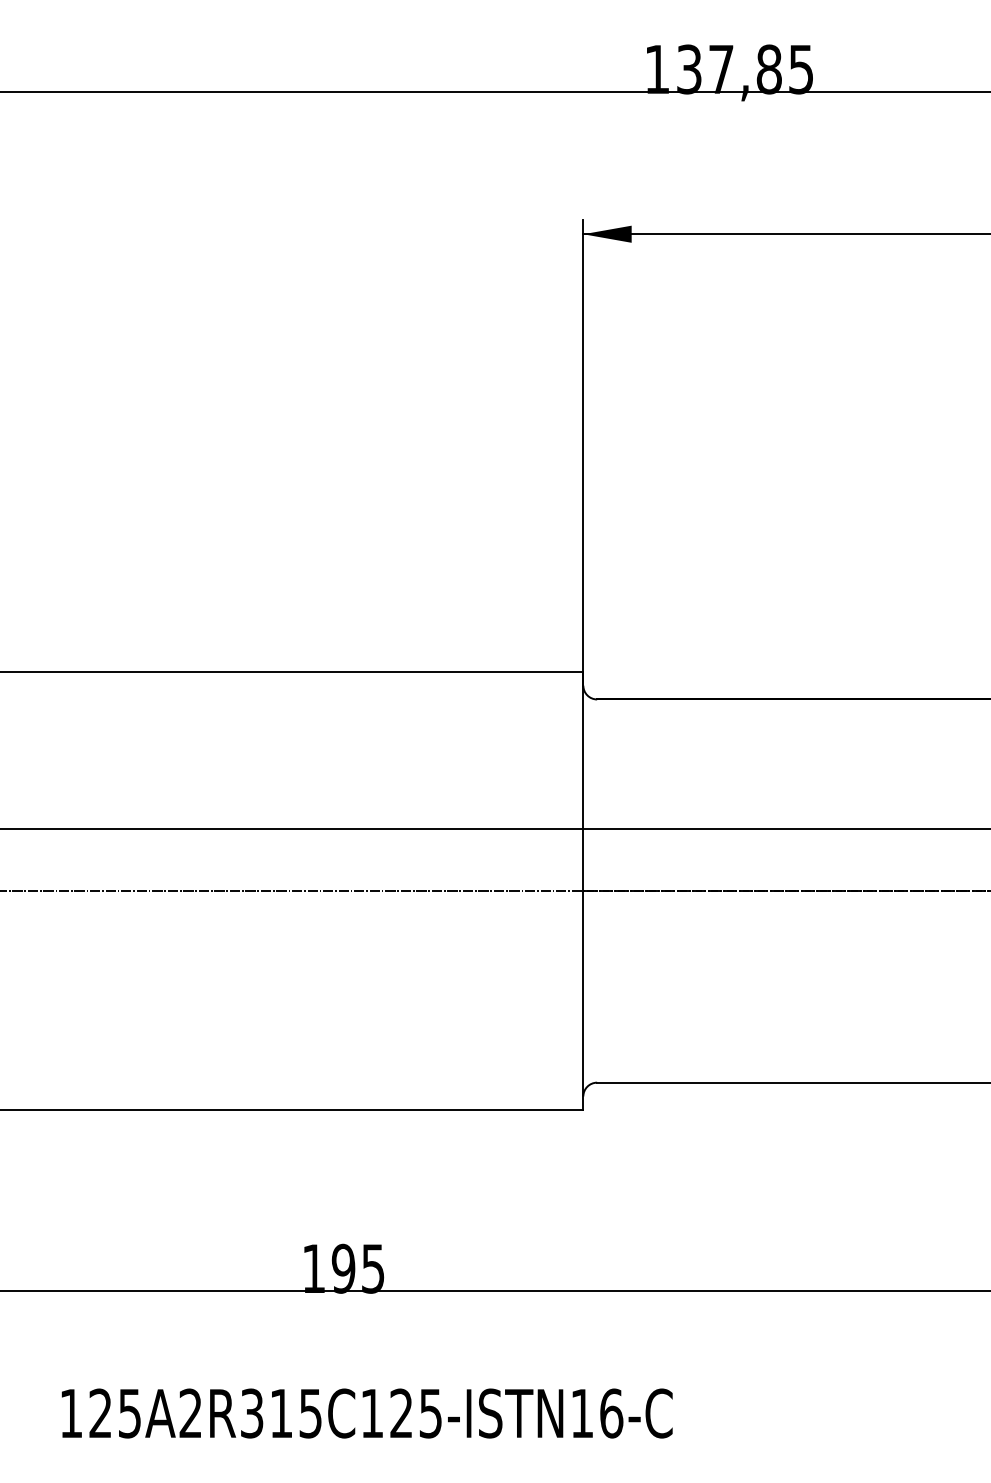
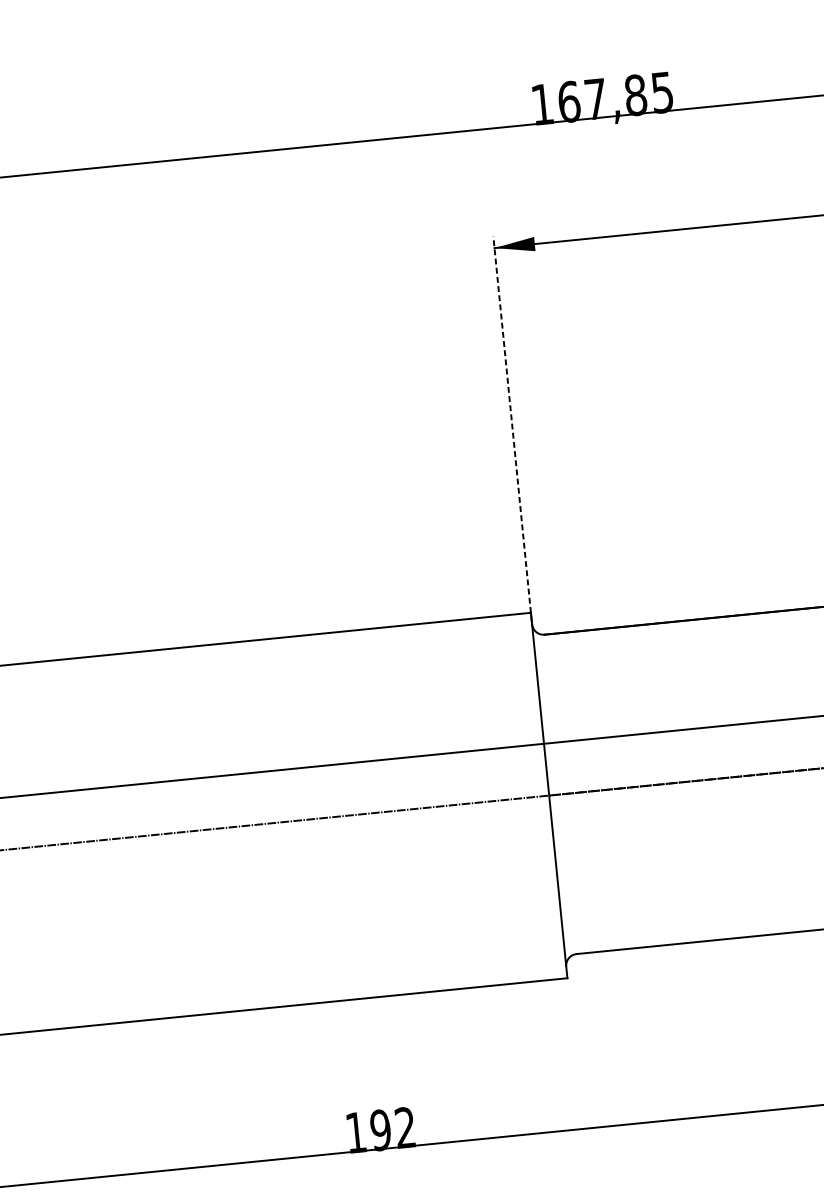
text: (689, 69) -> (569, 101), 137,85 -> 167,85
line: (583, 446) -> (512, 424), solid -> dashed
text: (373, 1268) -> (405, 1127), 195 -> 192

